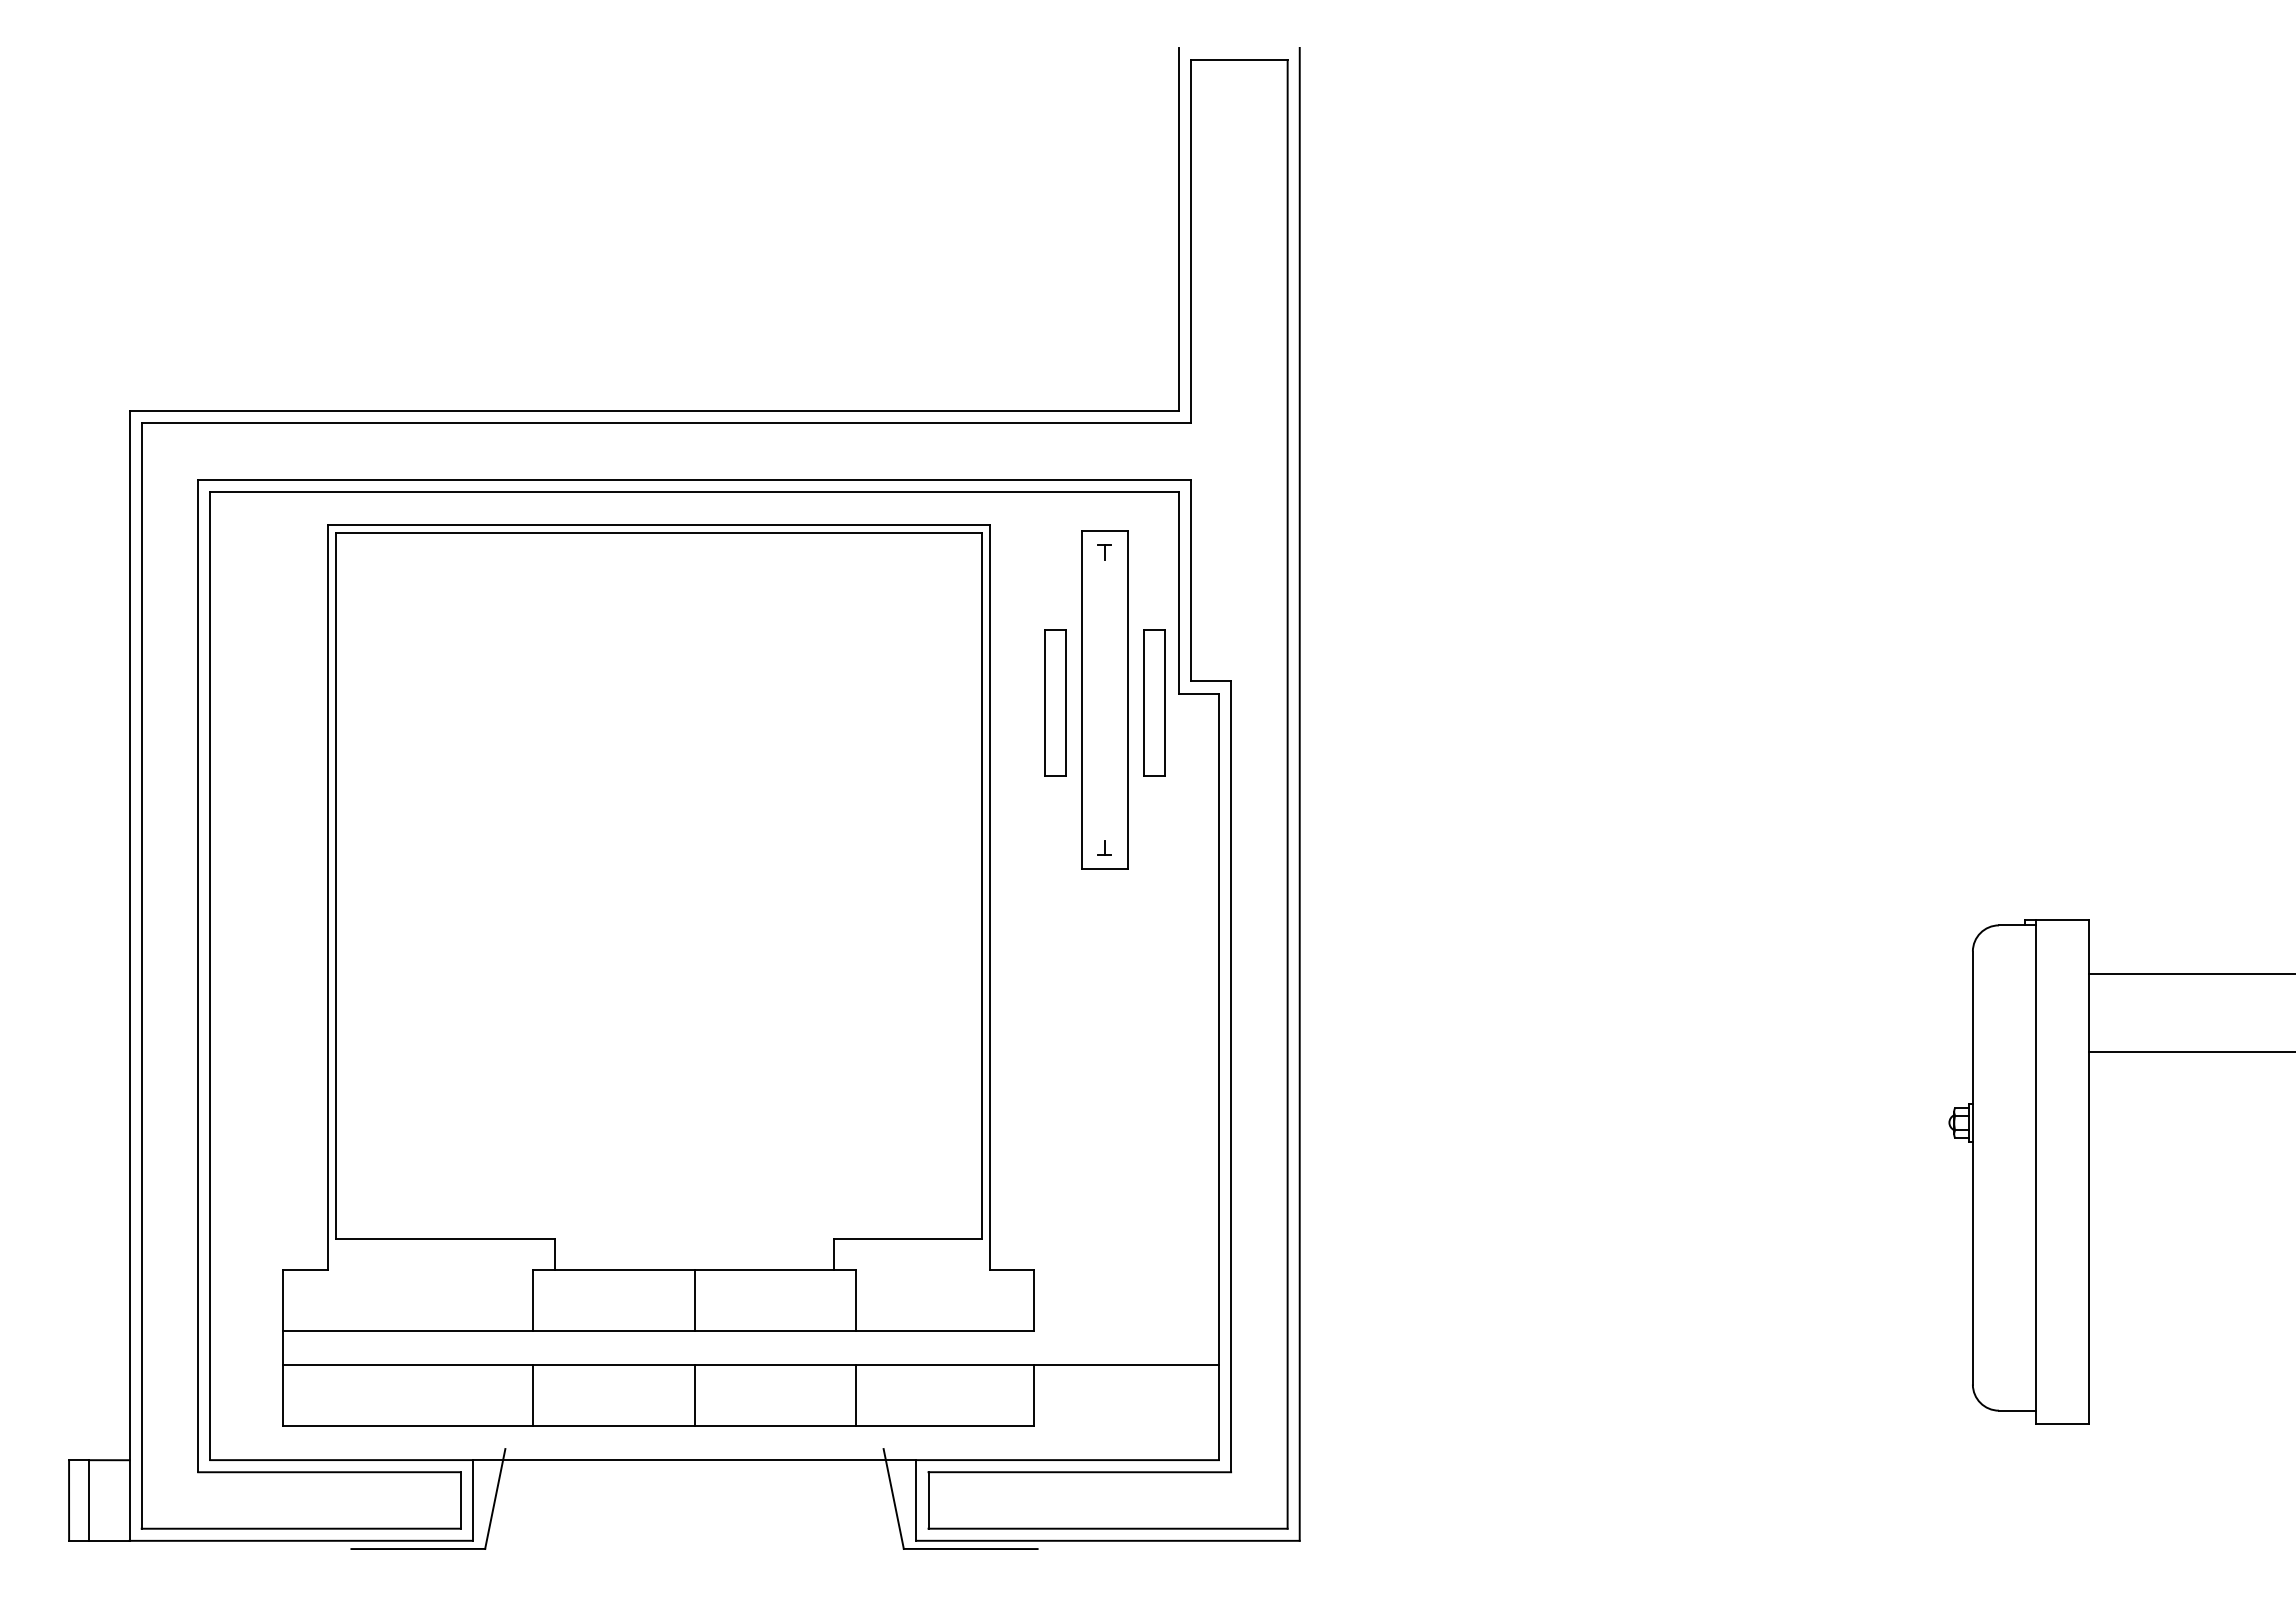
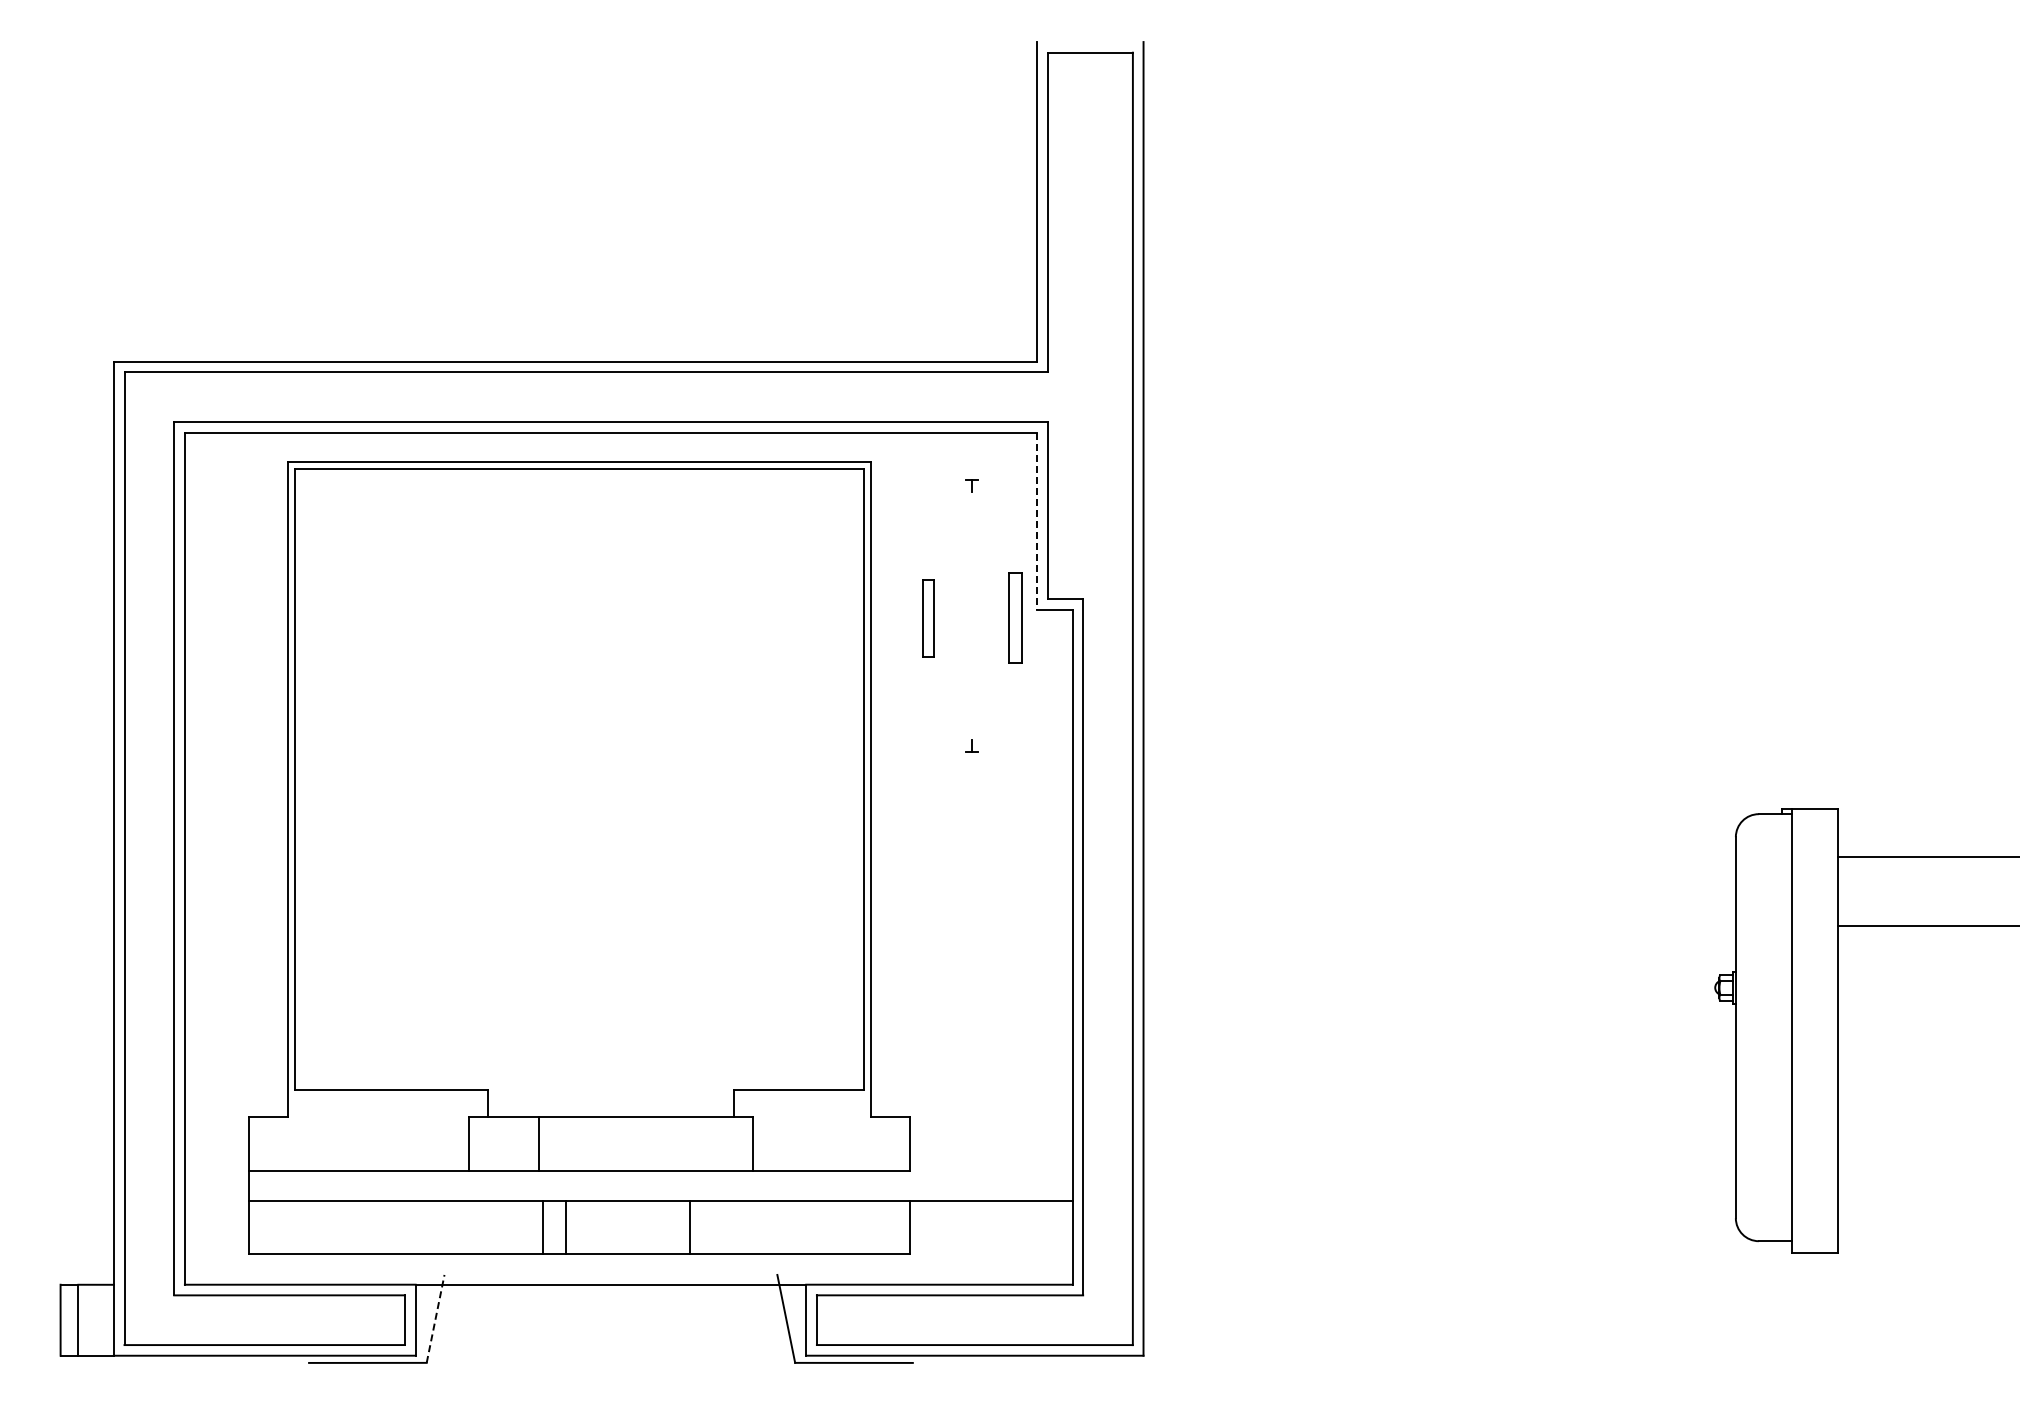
line: (1179, 592) -> (1037, 521), solid -> dashed
part: (1105, 699) -> (972, 615), removed
part: (1055, 701) -> (928, 617), size x0.6
part: (1154, 701) -> (1015, 617), size x0.7
line: (694, 1299) -> (538, 1143), moved
line: (532, 1395) -> (542, 1227), moved
line: (694, 1395) -> (565, 1227), moved
line: (856, 1395) -> (690, 1227), moved
line: (495, 1498) -> (435, 1318), solid -> dashed

